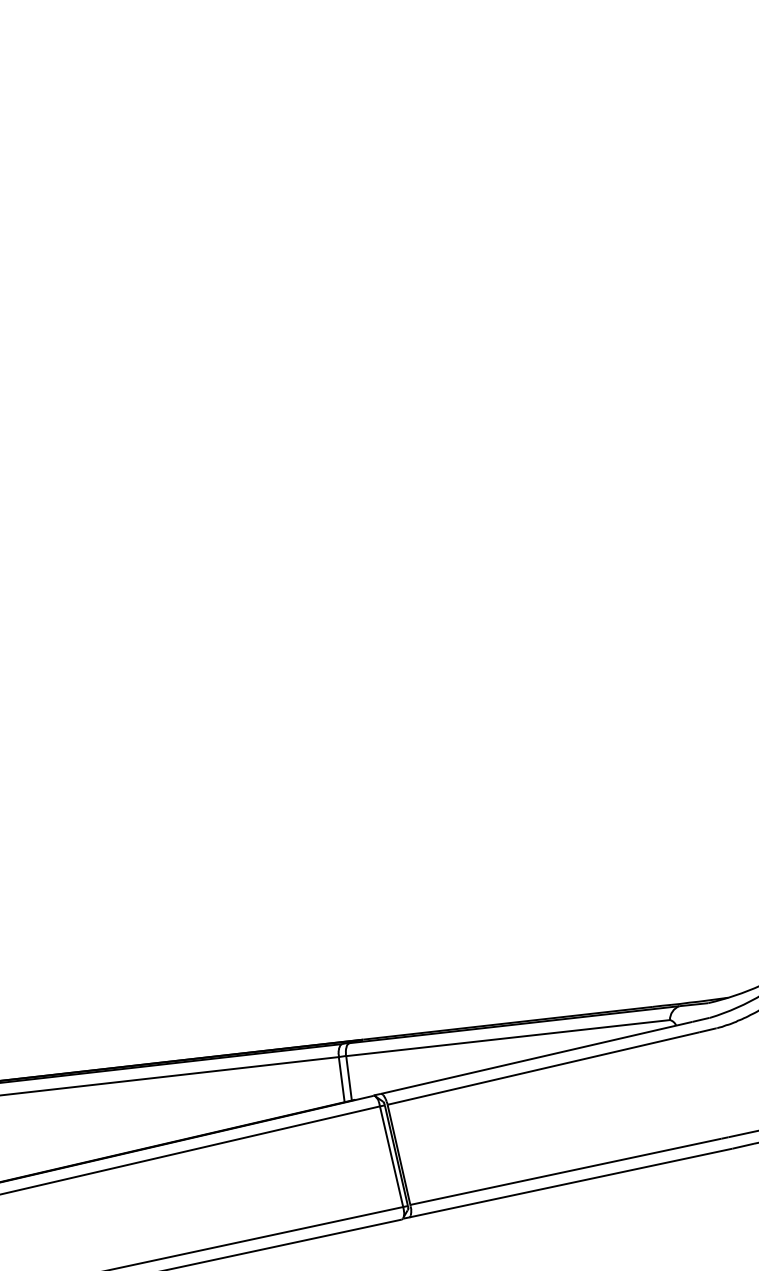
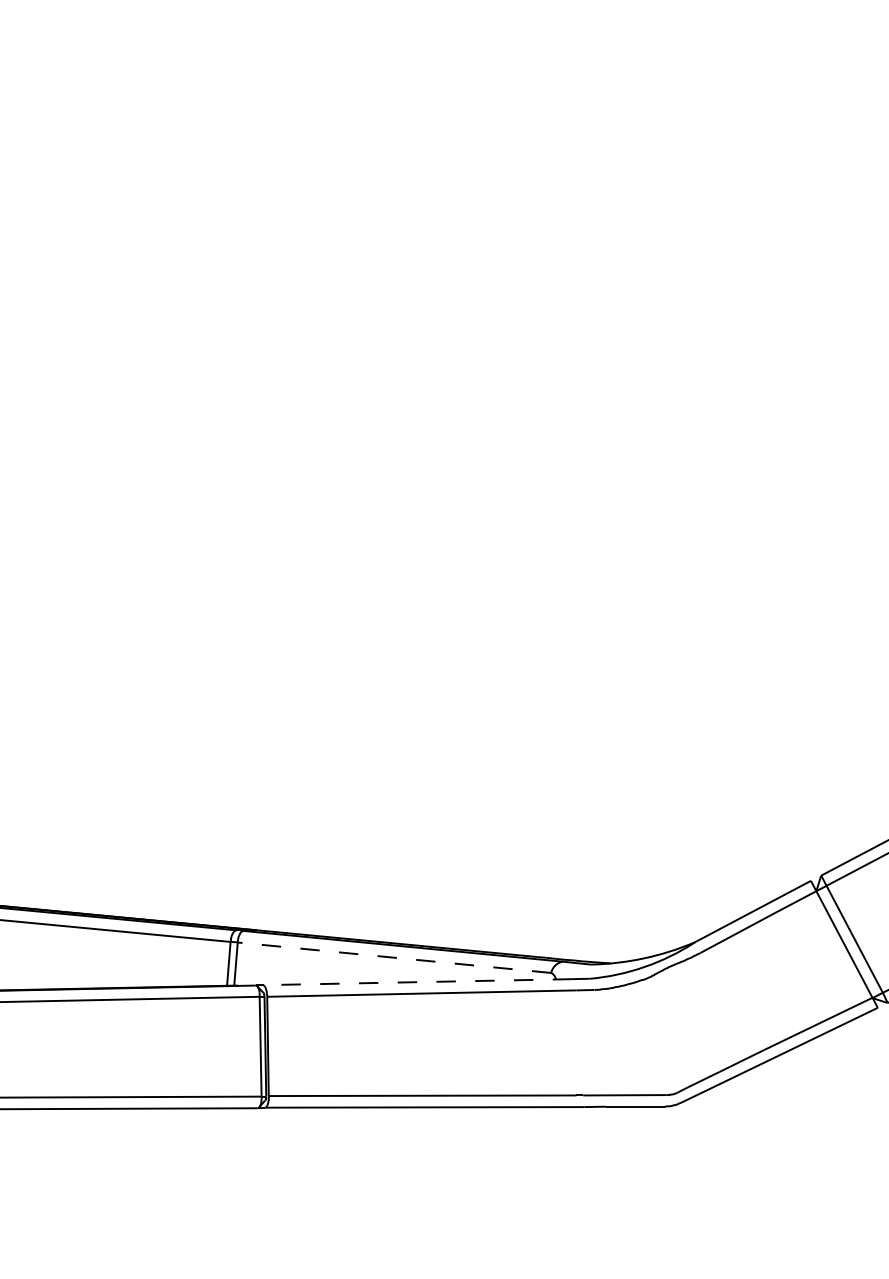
line: (507, 1038) -> (393, 957), solid -> dashed
line: (536, 1058) -> (417, 982), solid -> dashed

